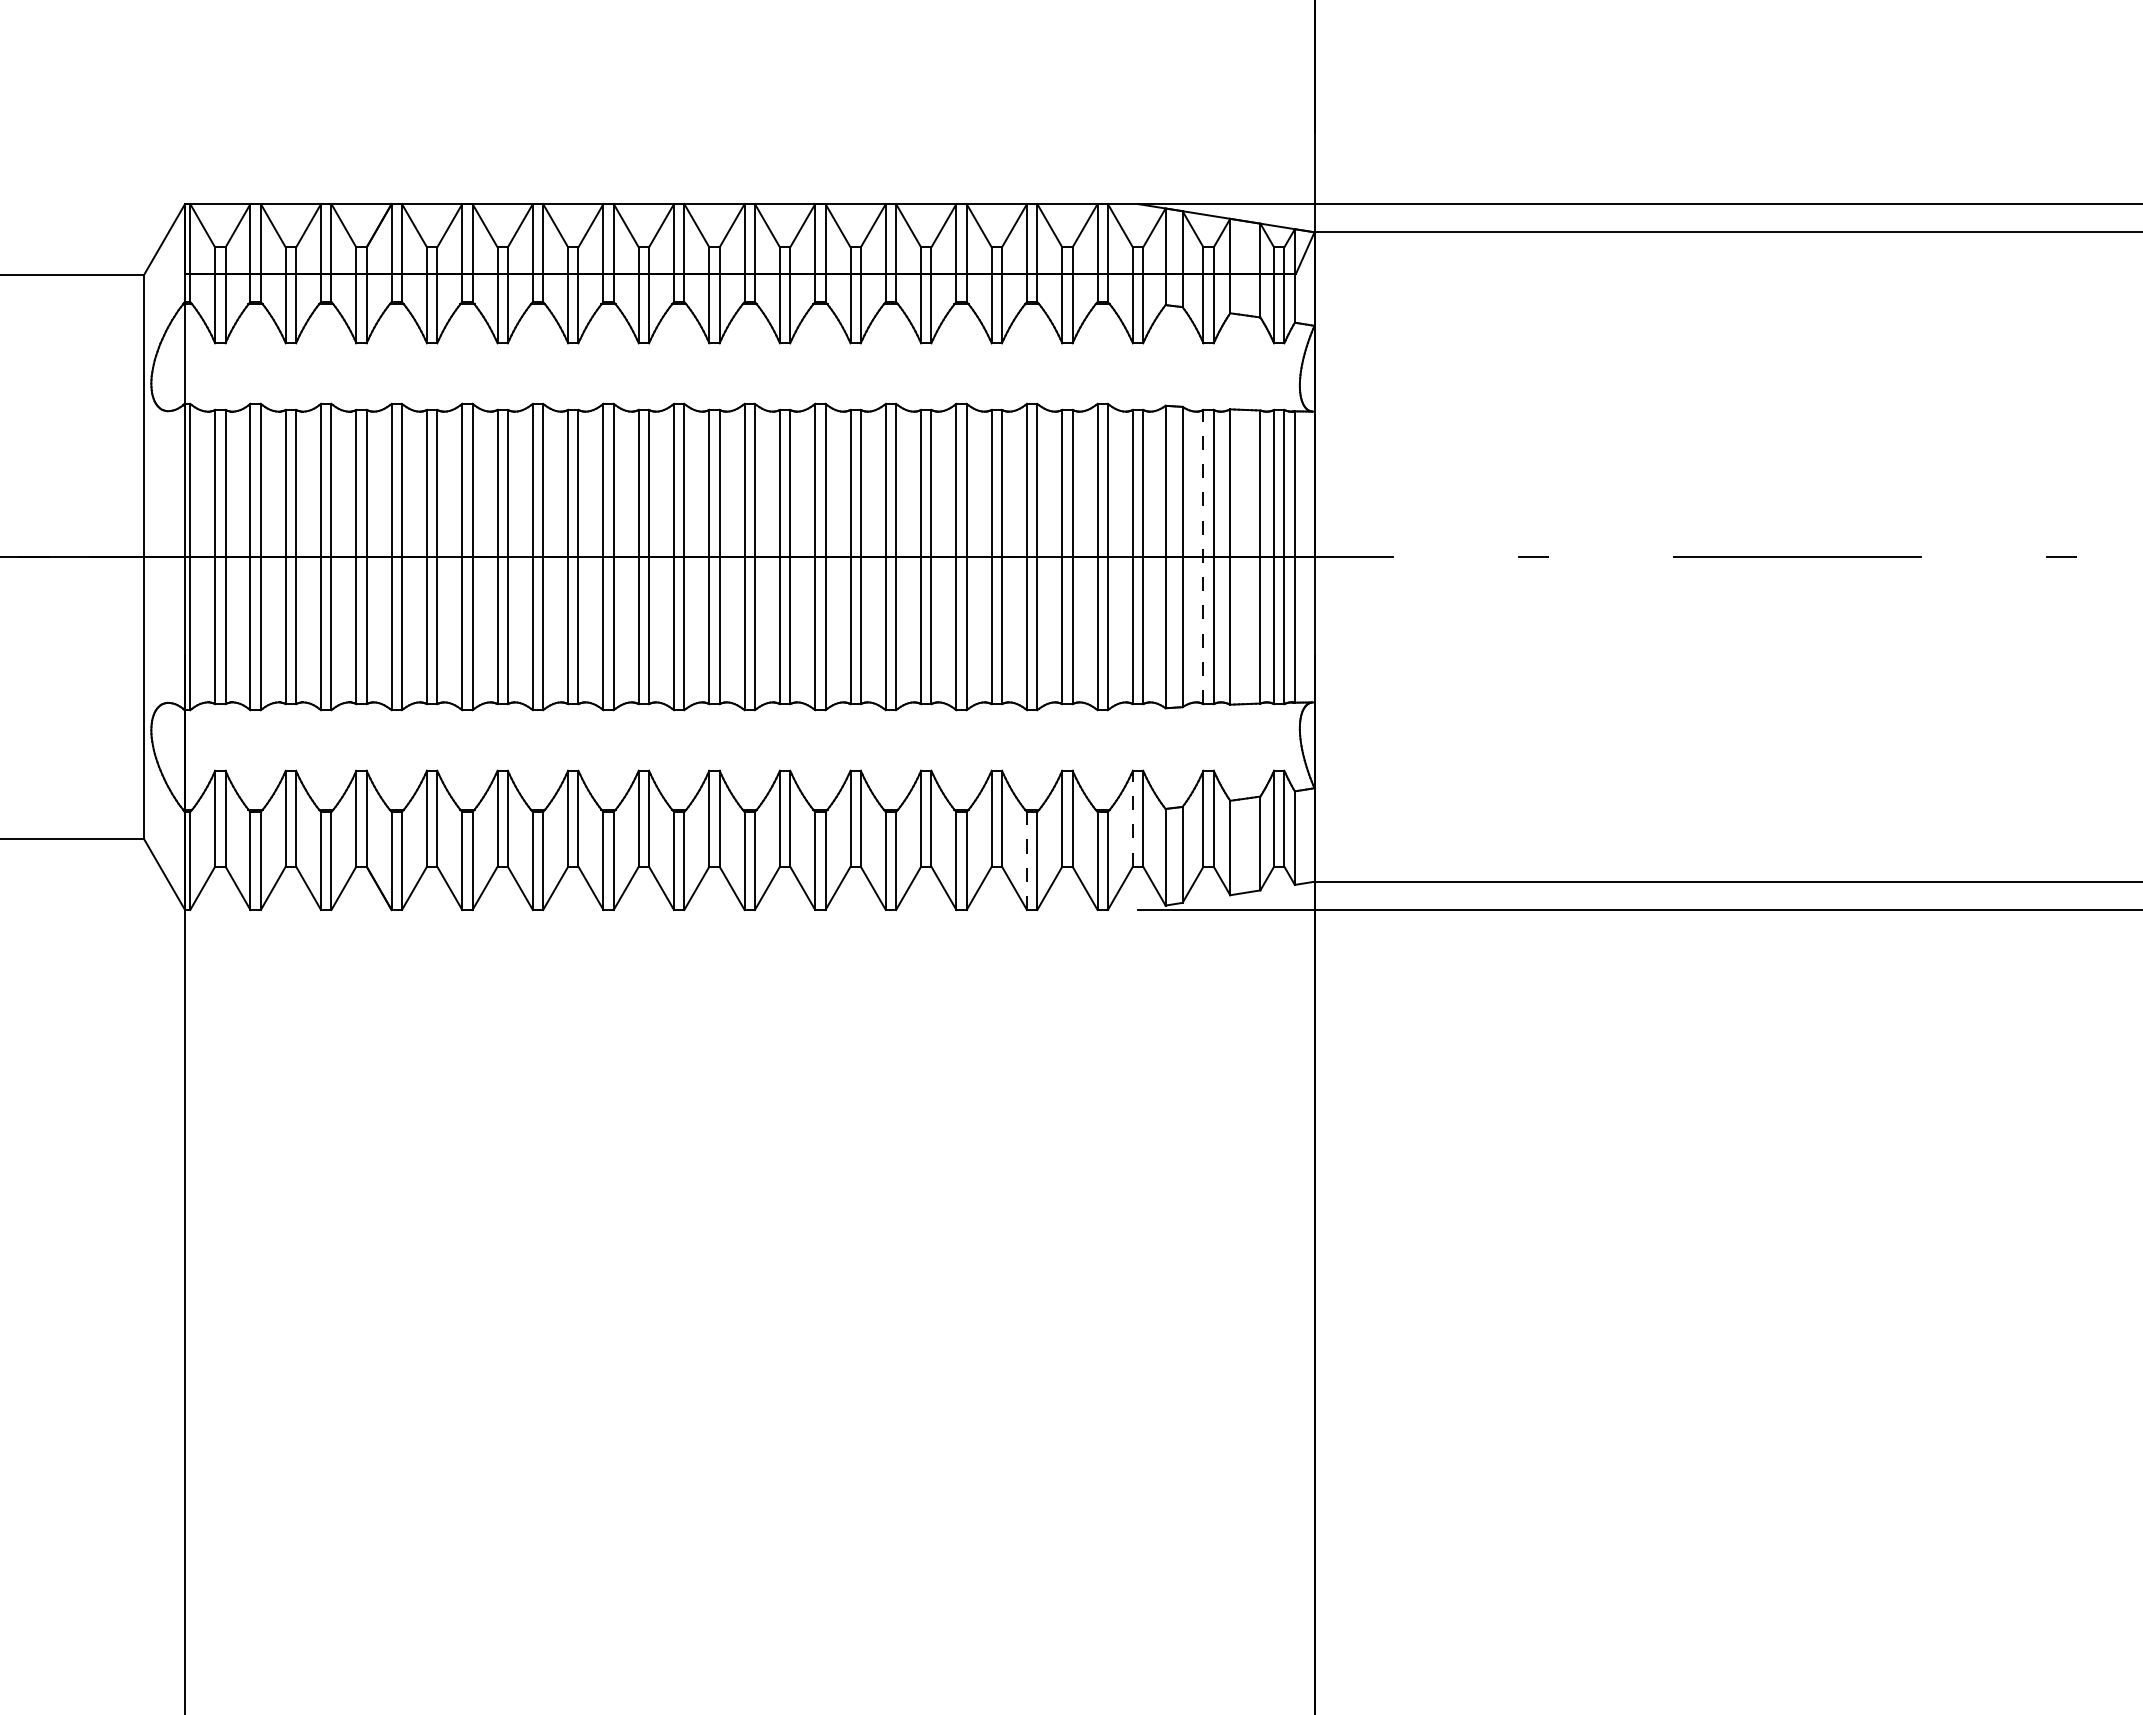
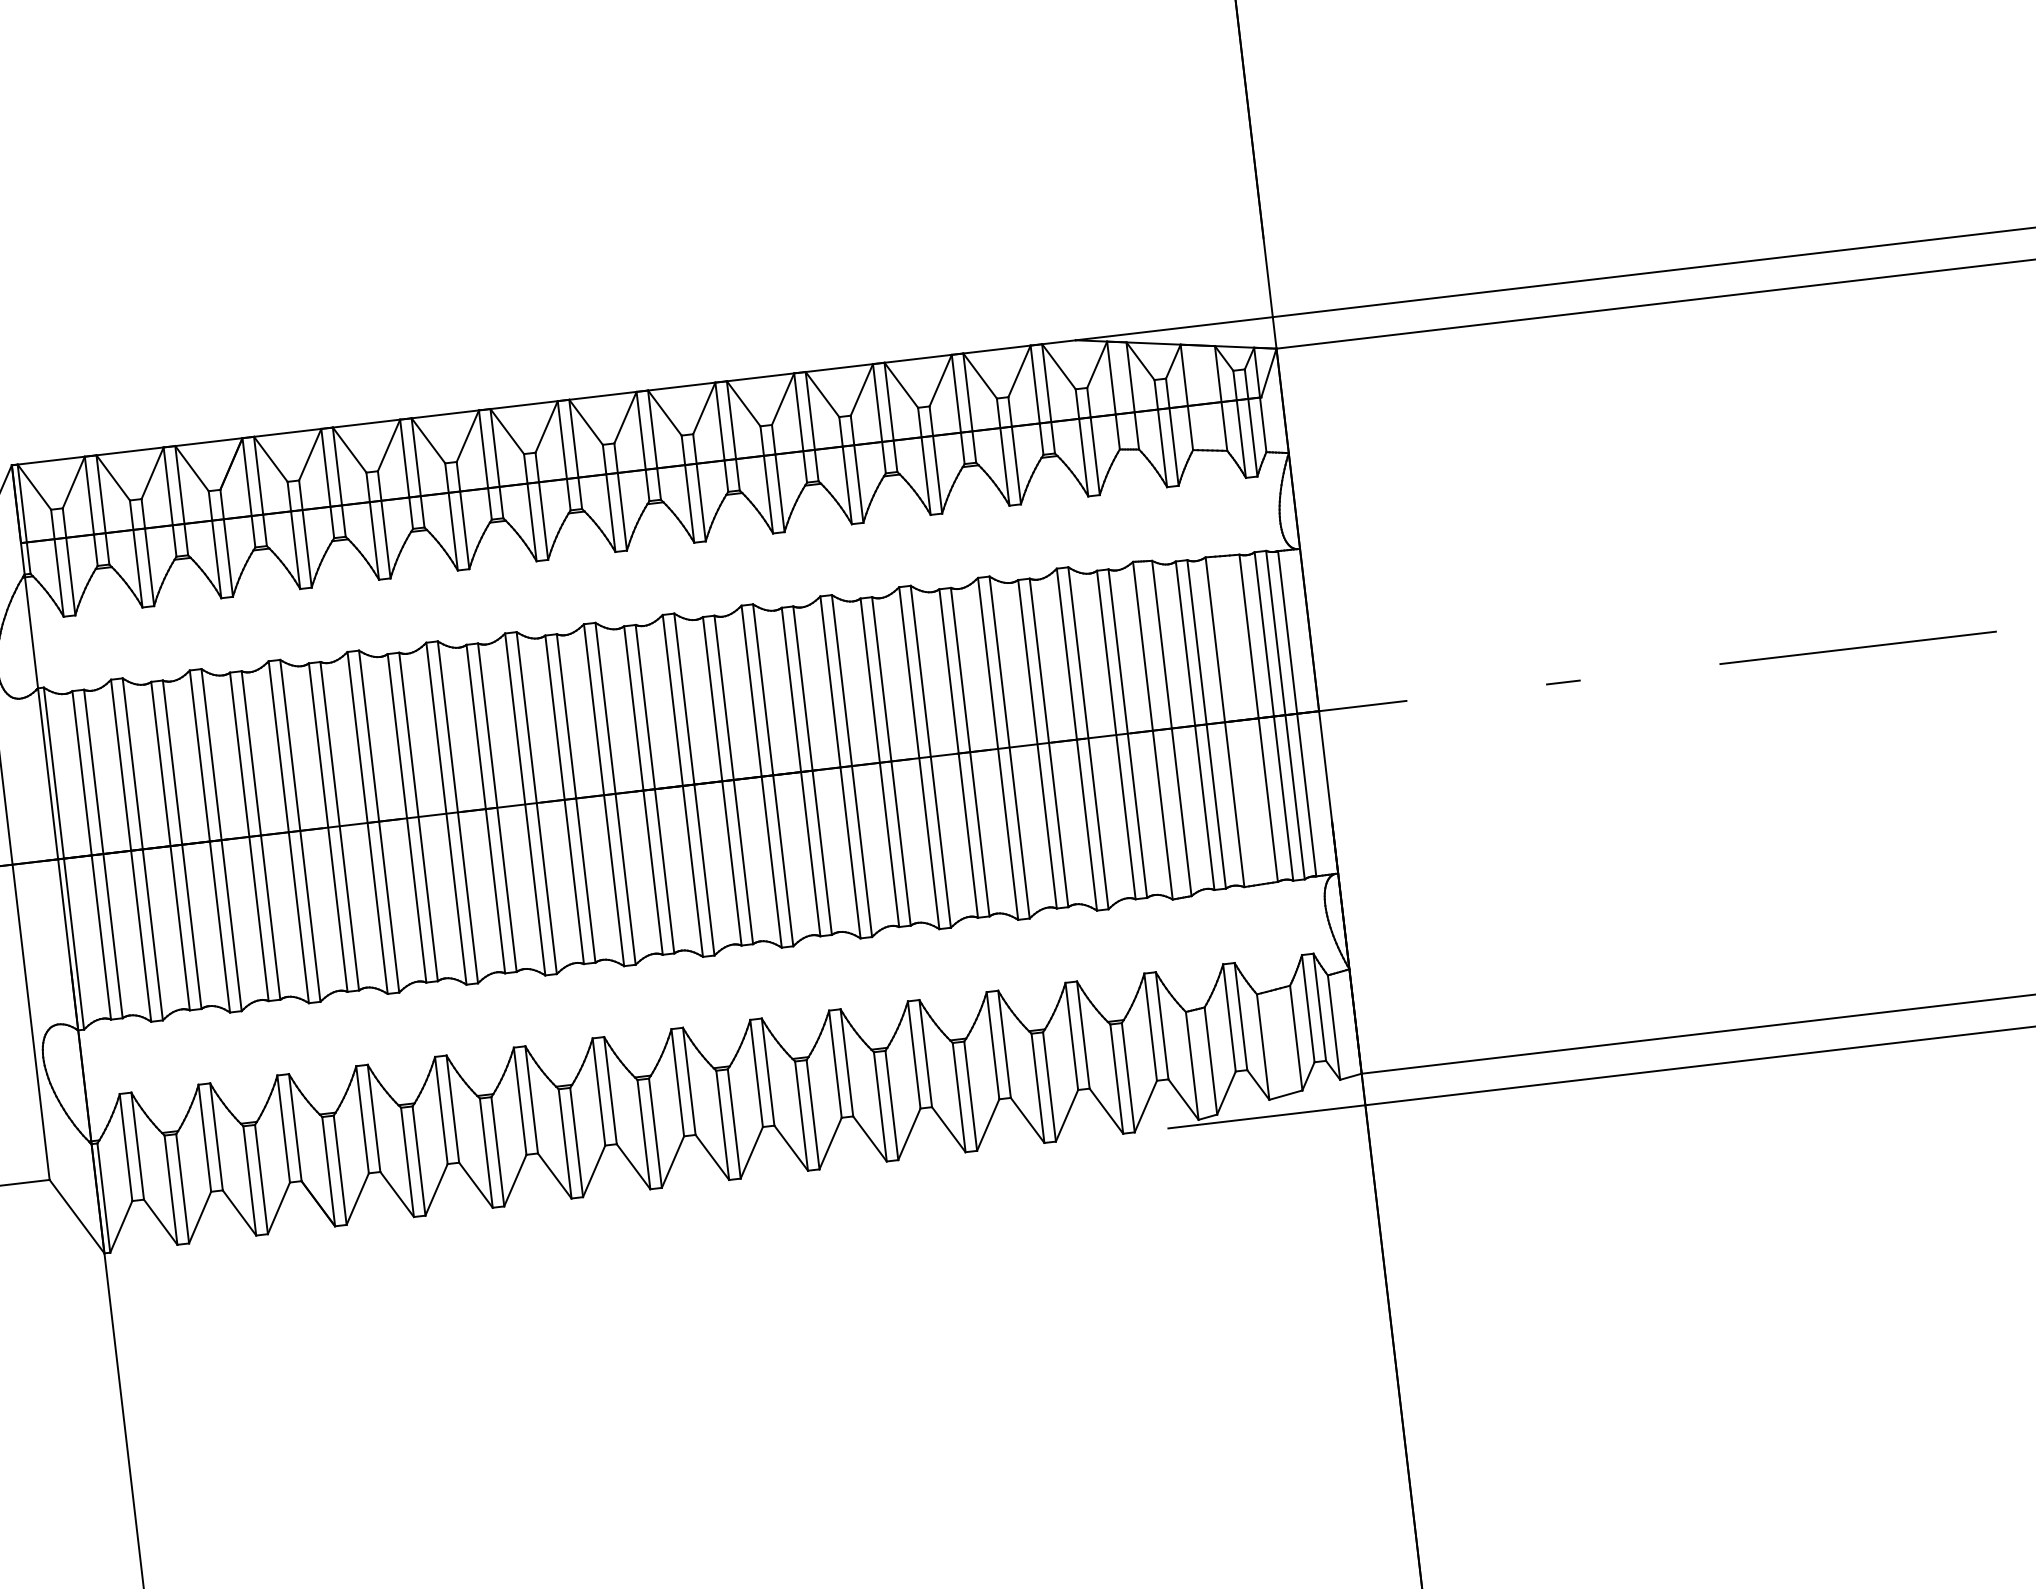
line: (1203, 556) -> (1195, 725), dashed -> solid
line: (1132, 818) -> (1150, 1026), dashed -> solid
line: (1027, 861) -> (1038, 1088), dashed -> solid

